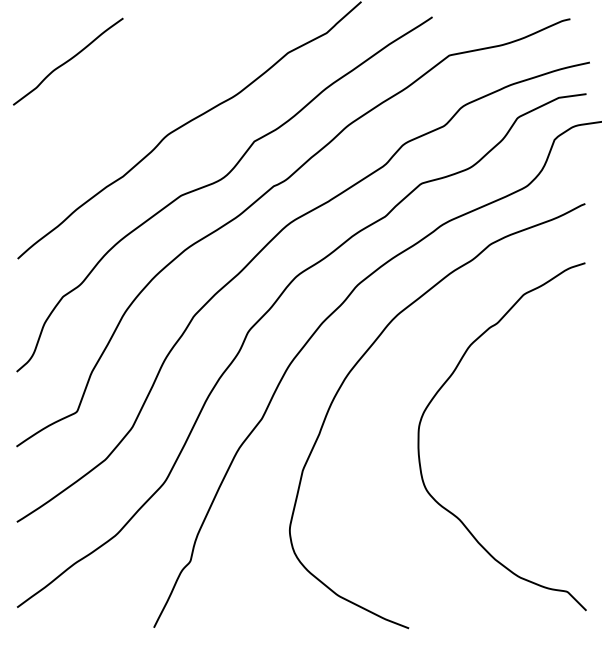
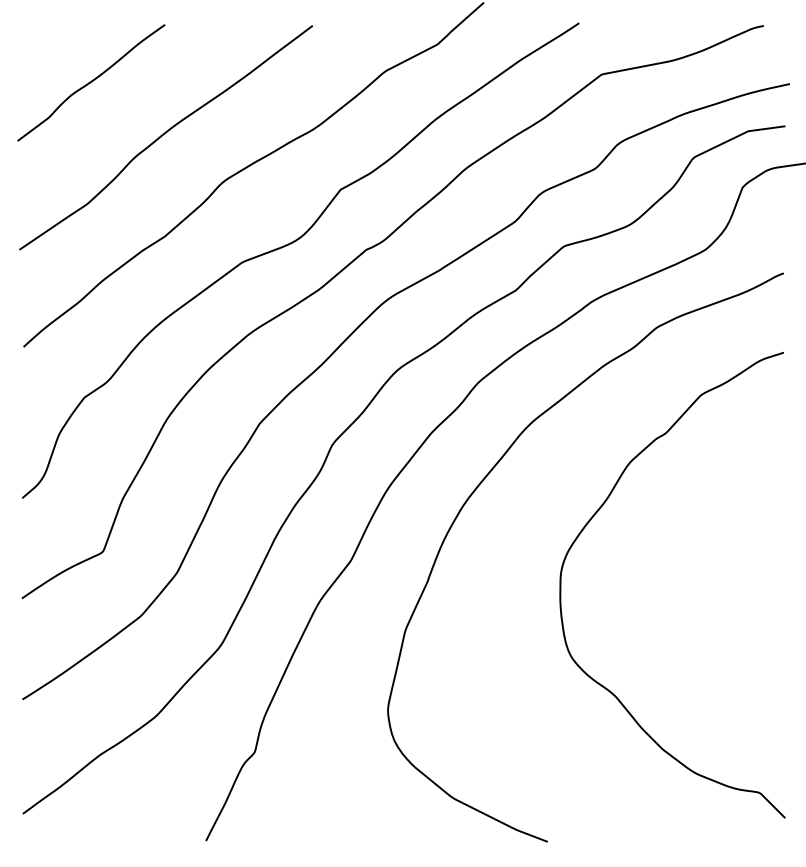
curve: (122, 101) -> (163, 136), added

